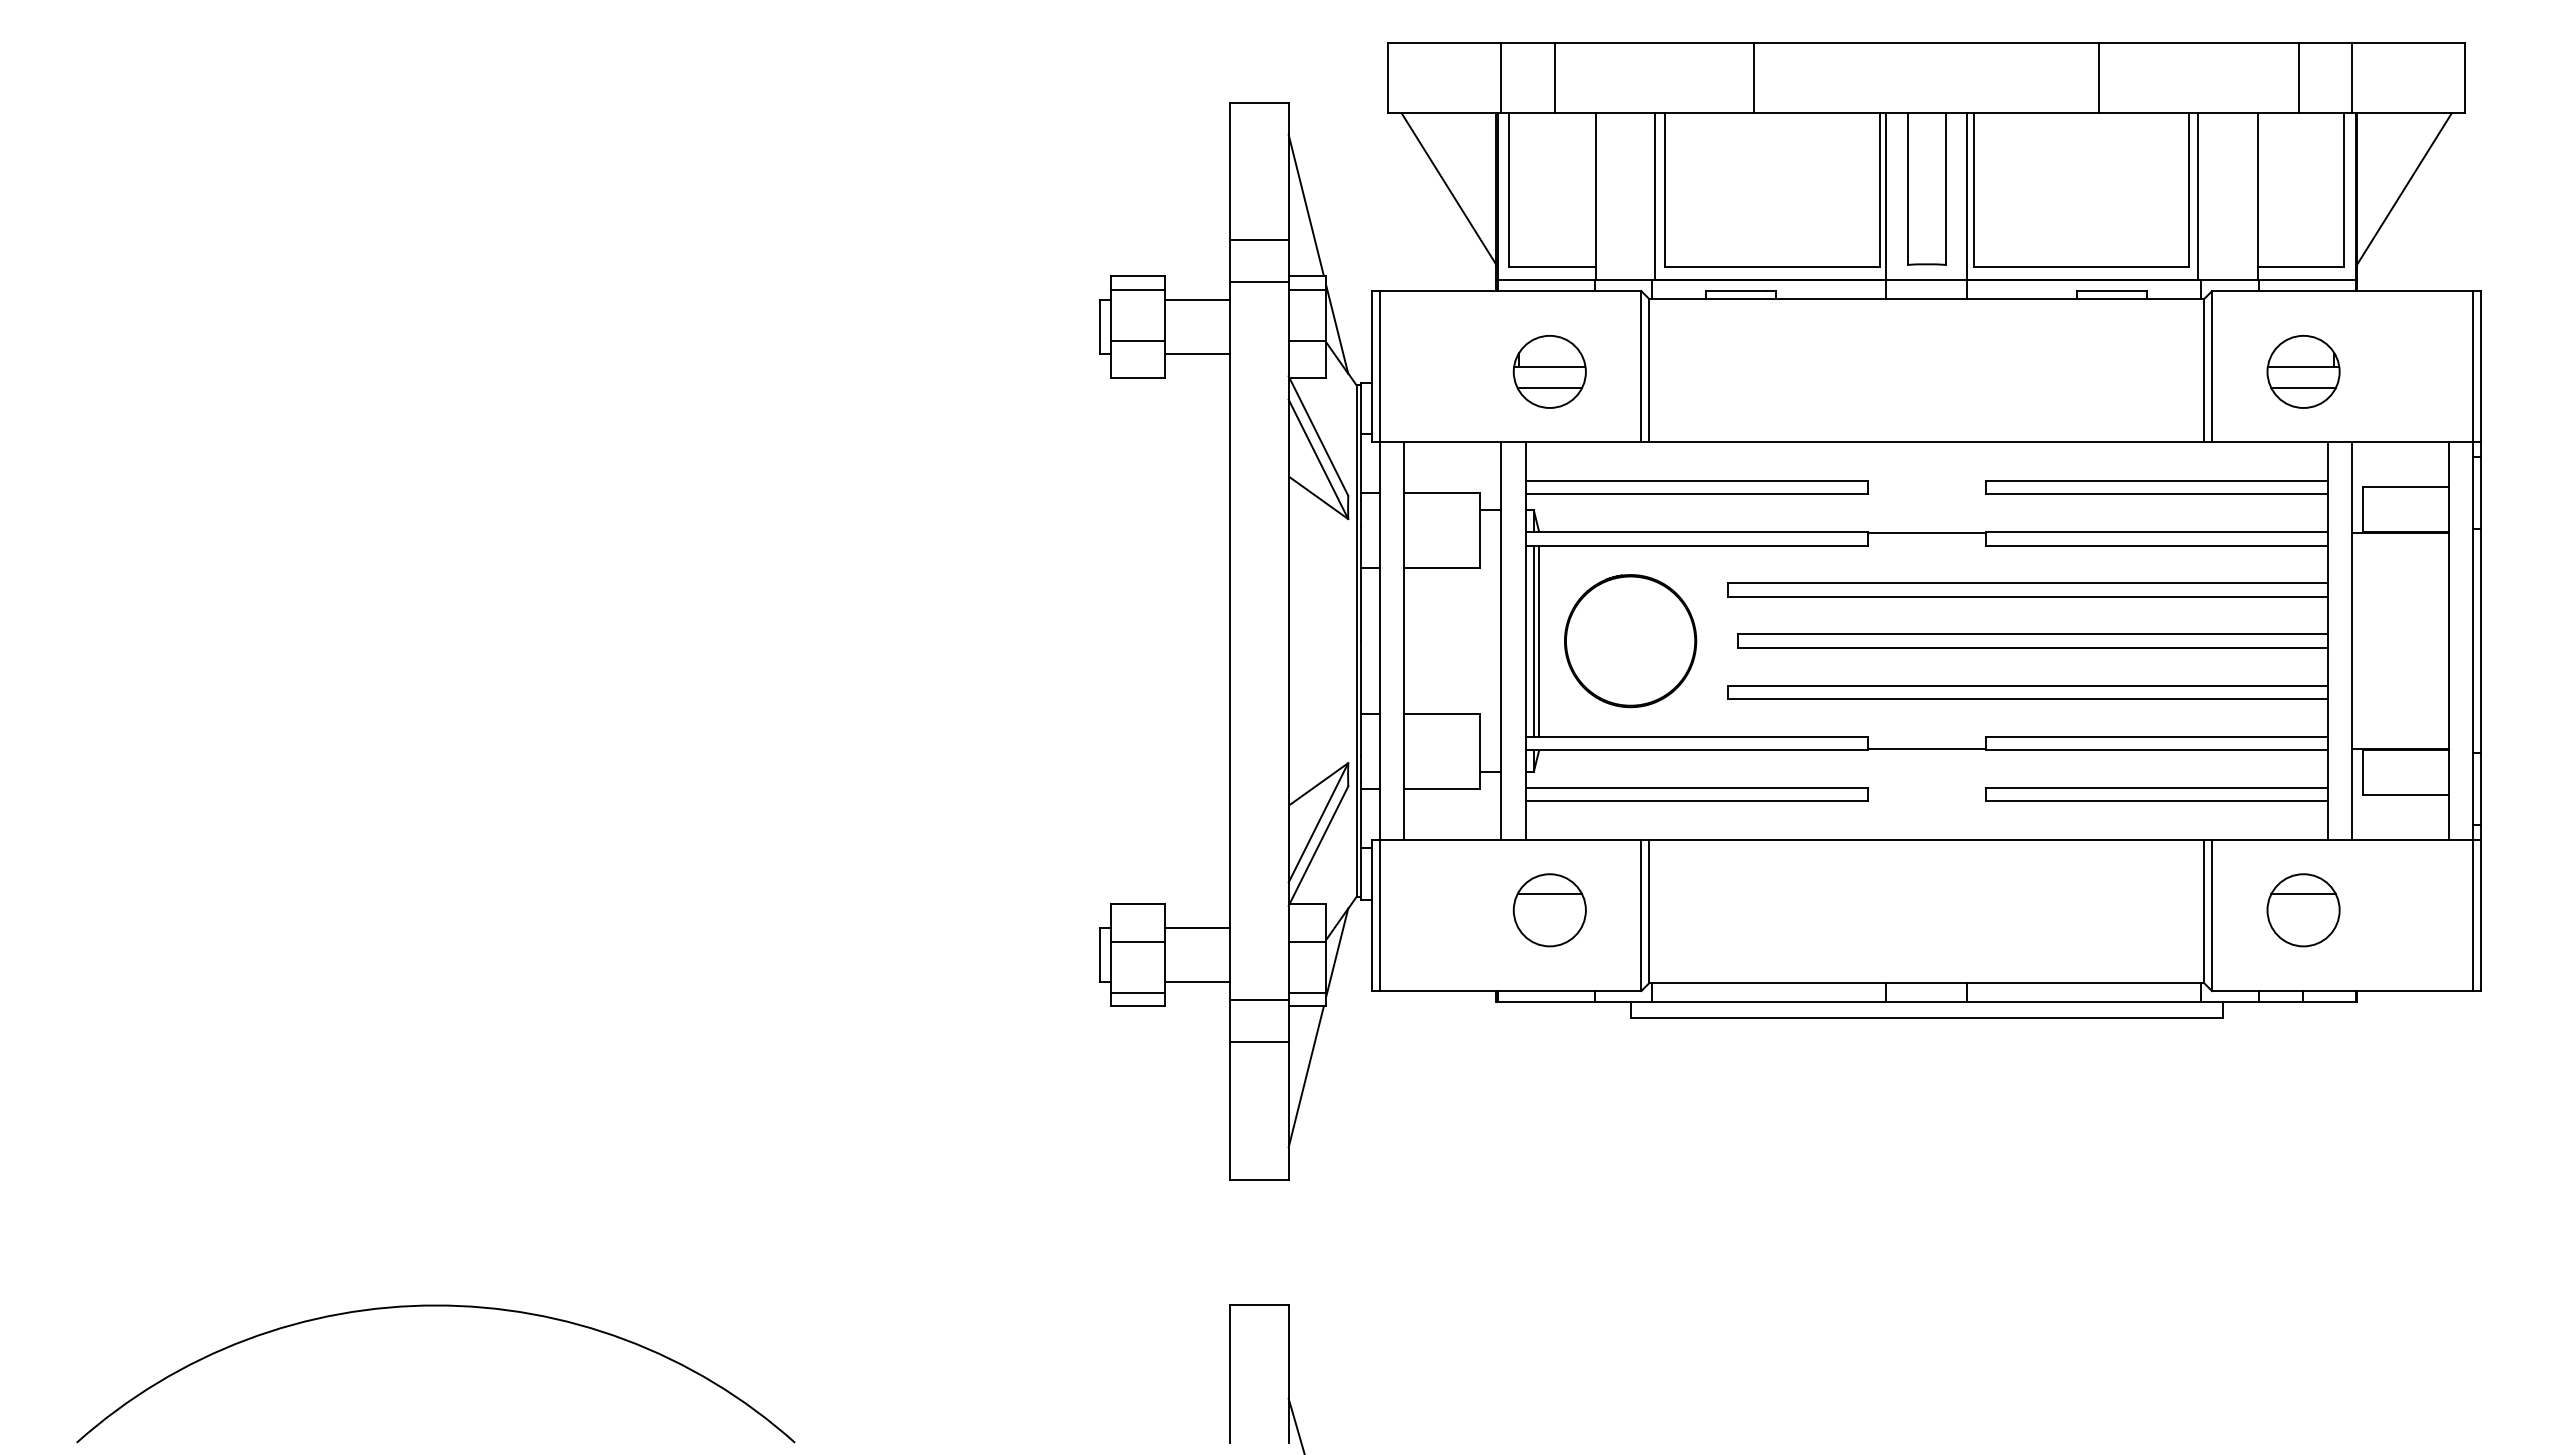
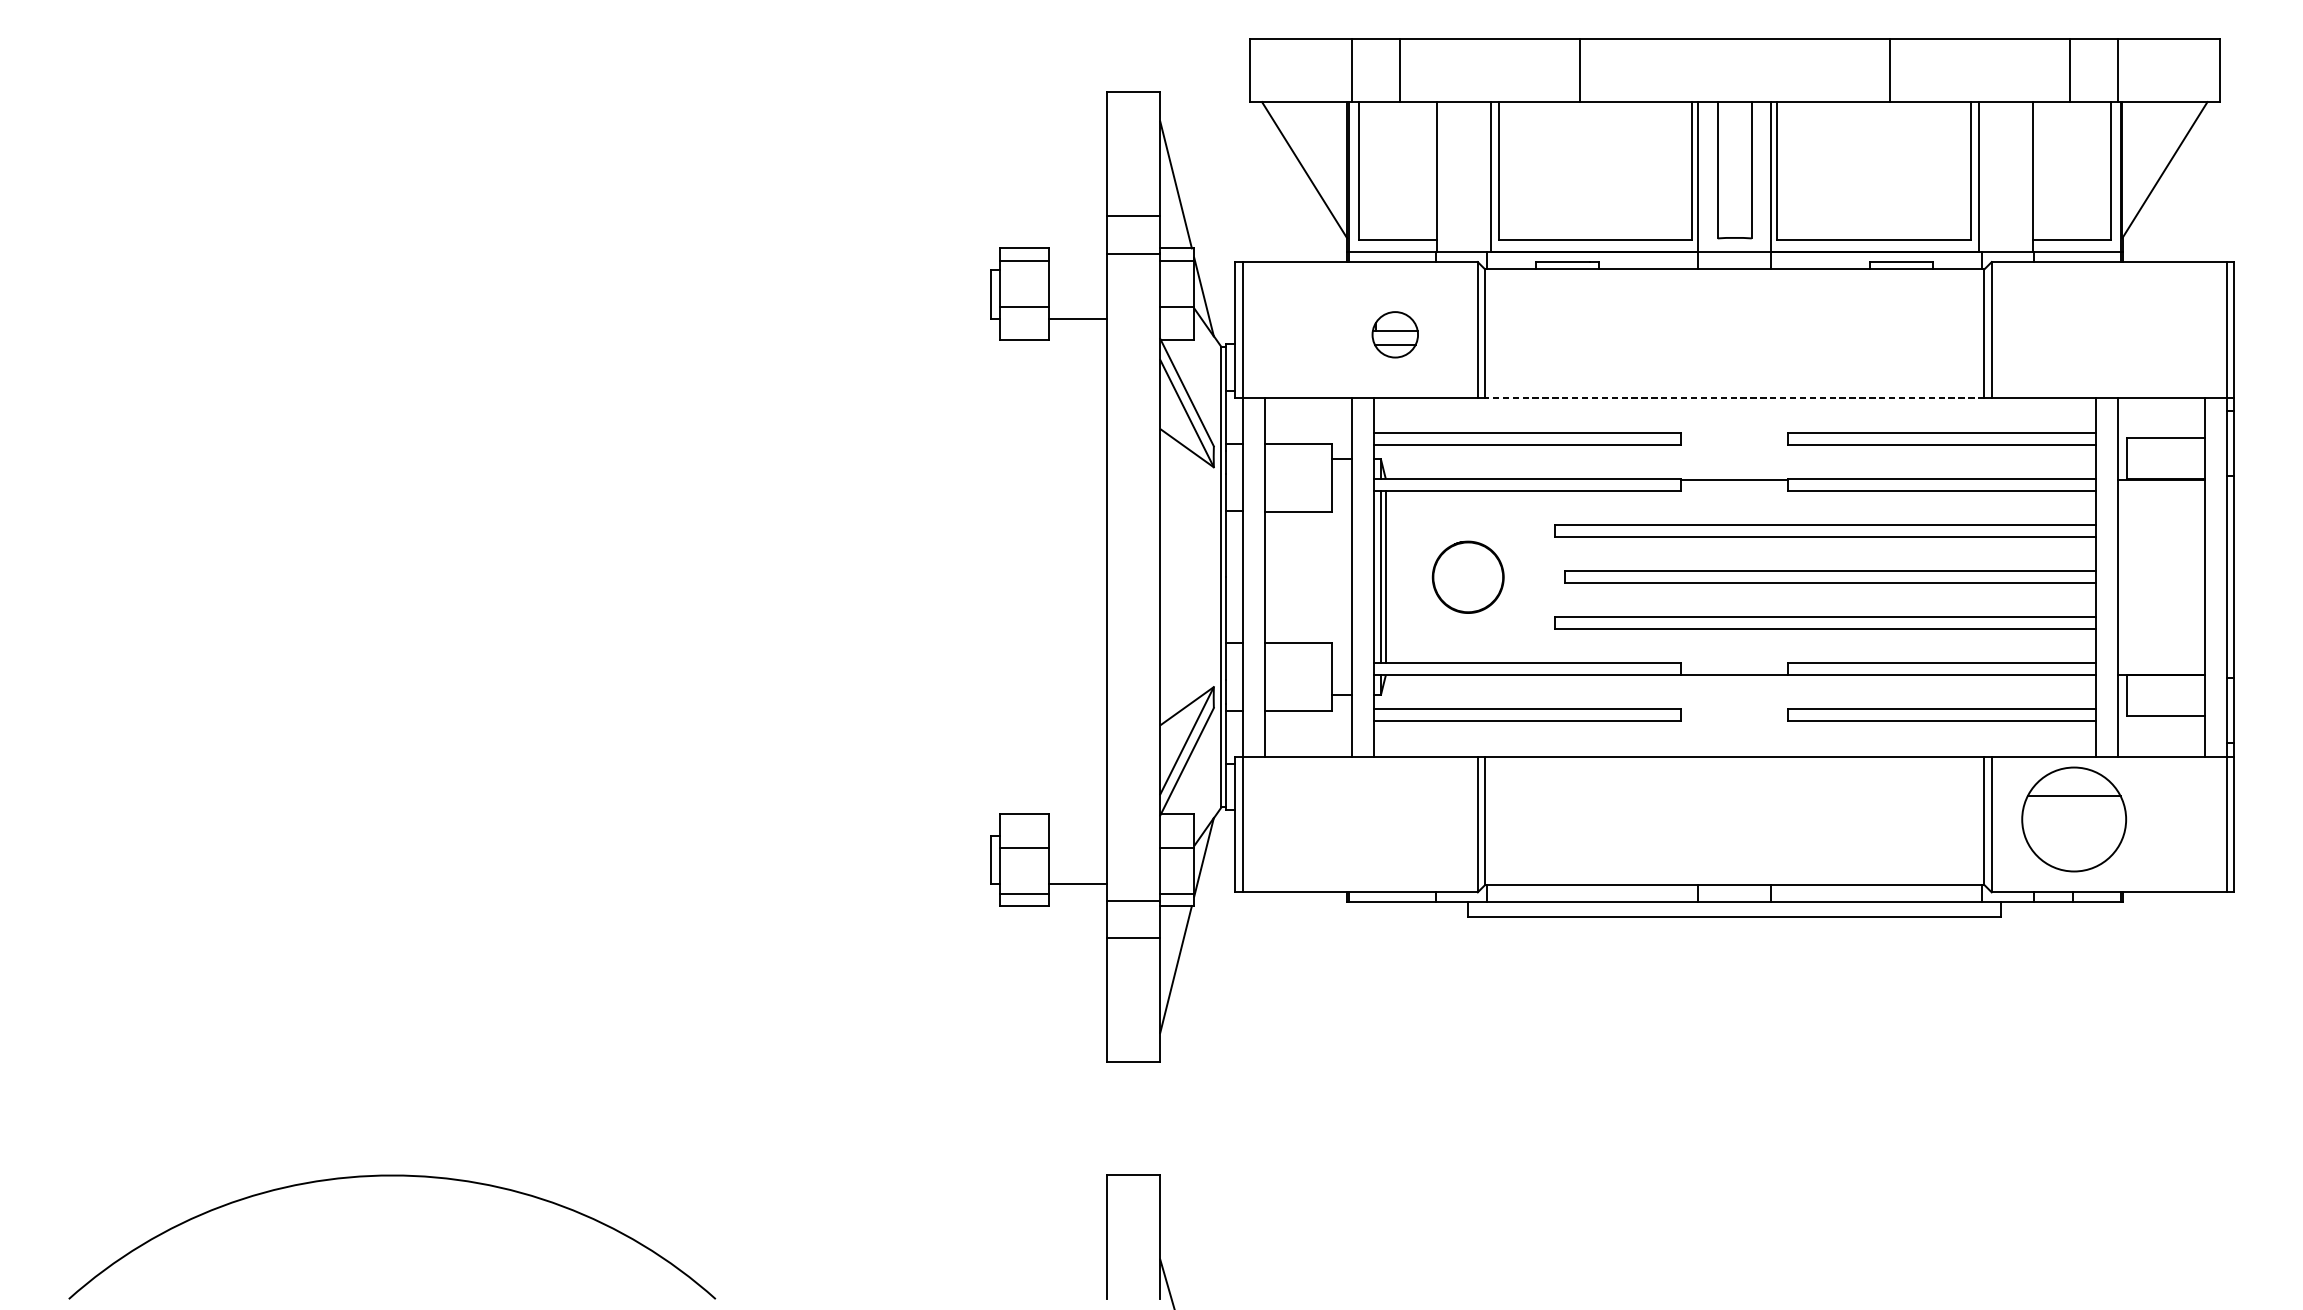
line: (1196, 300) -> (1077, 270), removed
part: (1549, 371) -> (1395, 334), size x0.7
part: (2303, 371) -> (2074, 334), removed
line: (1926, 441) -> (1734, 397), solid -> dashed
part: (1630, 641) -> (1468, 577), size x0.6
part: (1549, 910) -> (1395, 819), removed
part: (2303, 910) -> (2074, 819), size x1.6
line: (1196, 928) -> (1077, 836), removed

